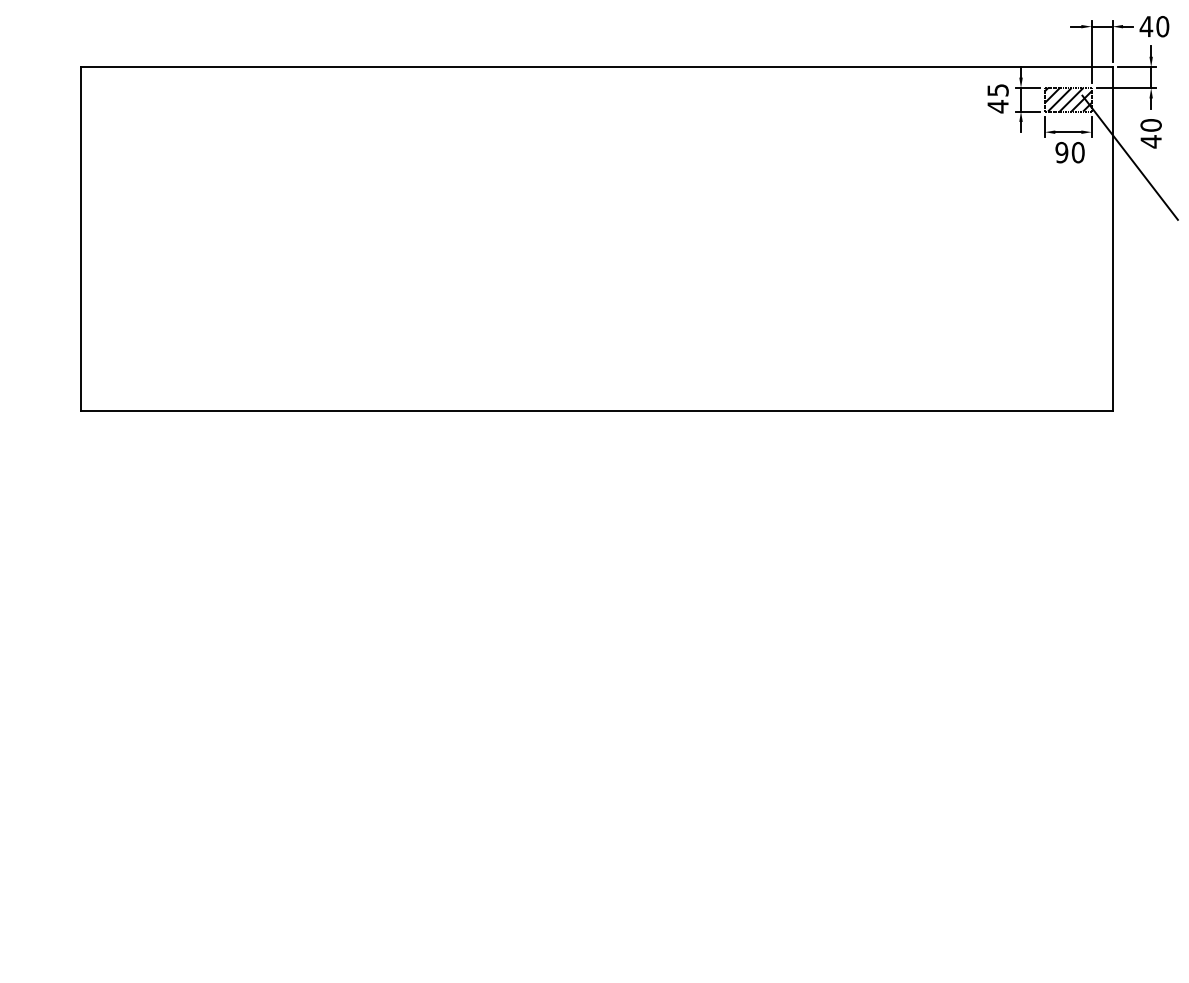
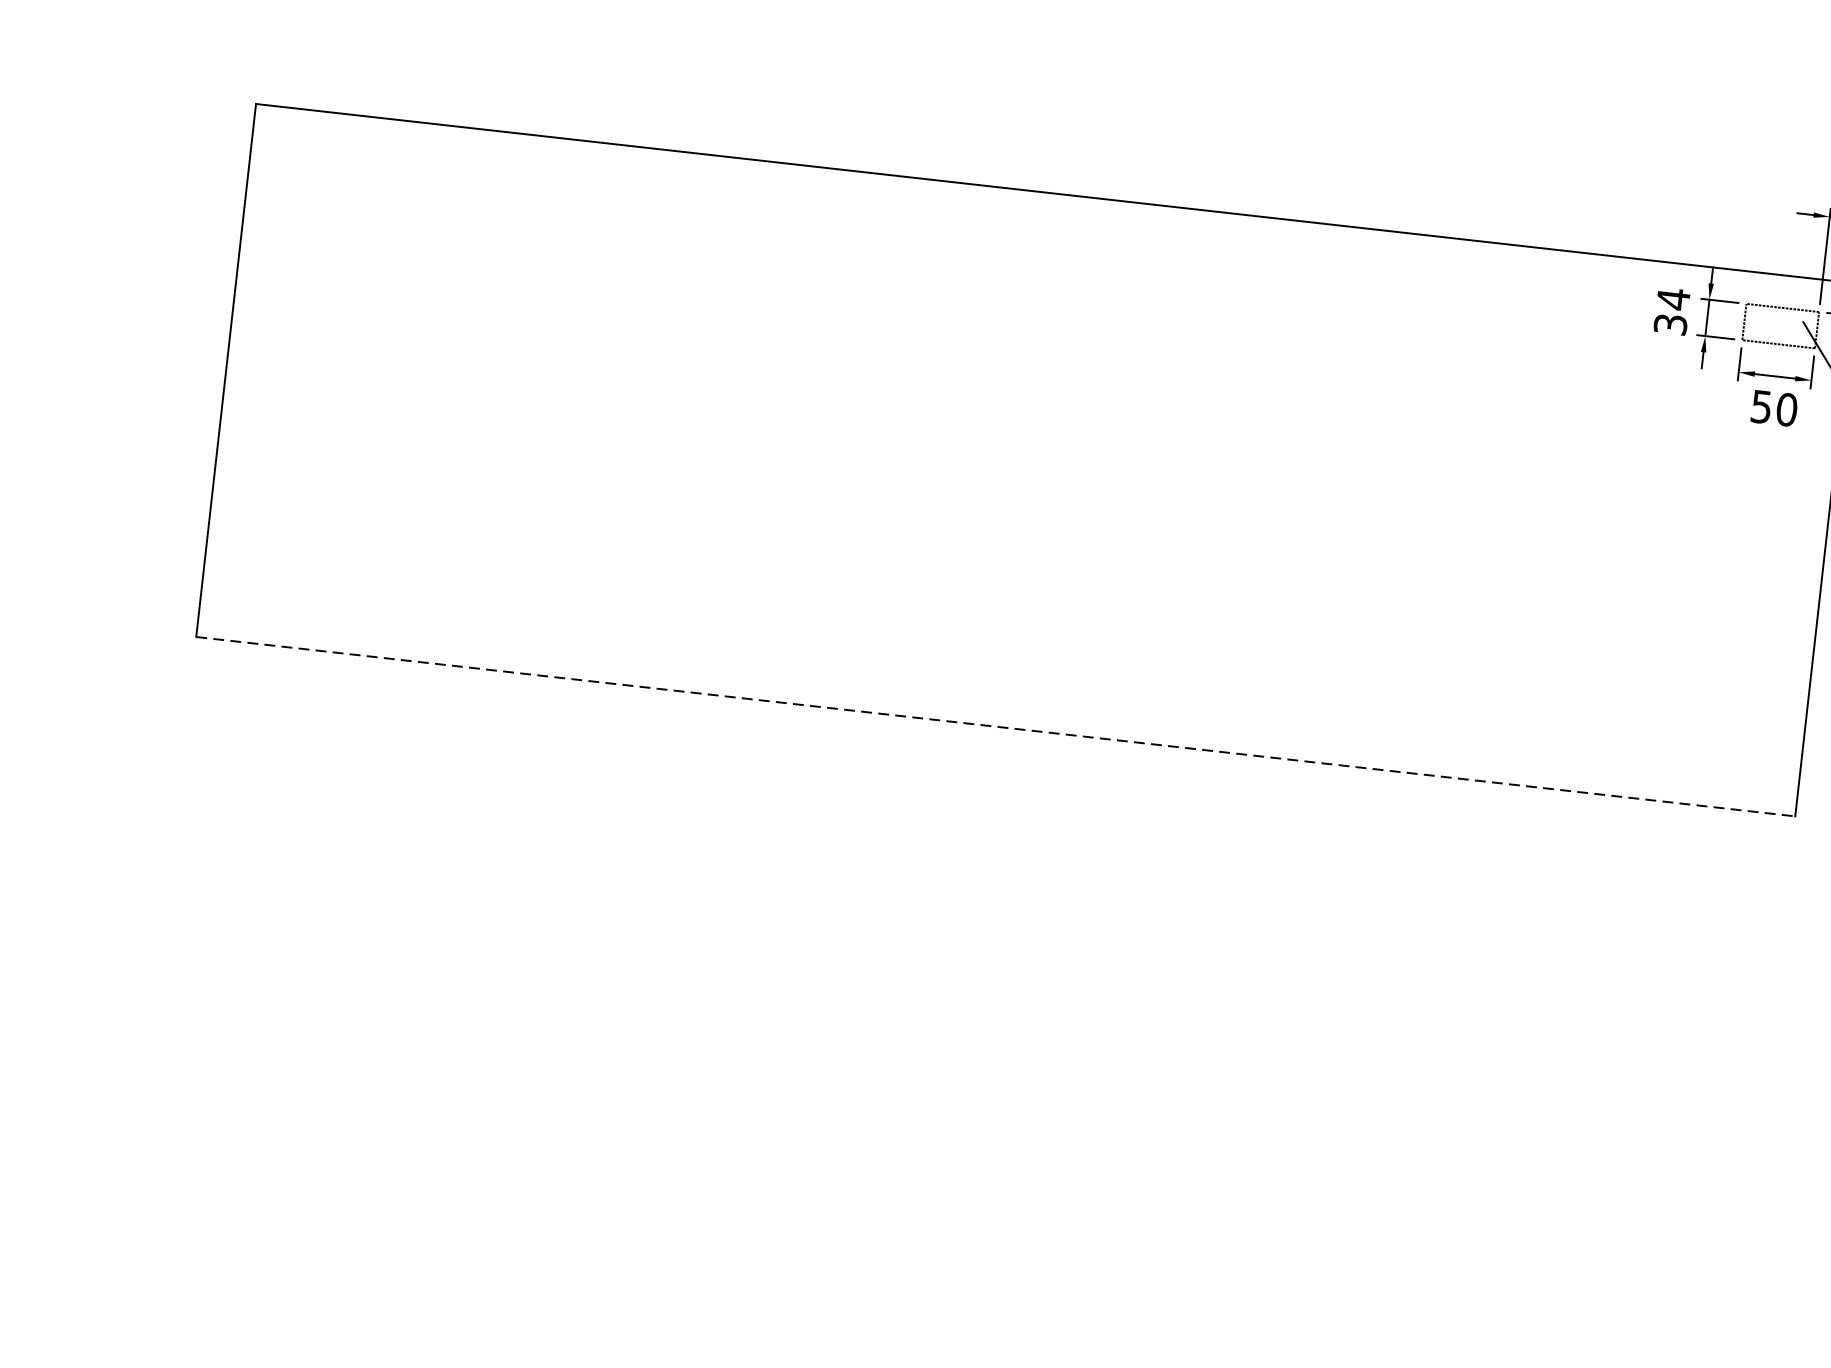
text: (997, 98) -> (1671, 311), 45 -> 34
hatch: (1067, 99) -> (1779, 325), removed
text: (1061, 152) -> (1760, 406), 90 -> 50
line: (596, 411) -> (995, 727), solid -> dashed

